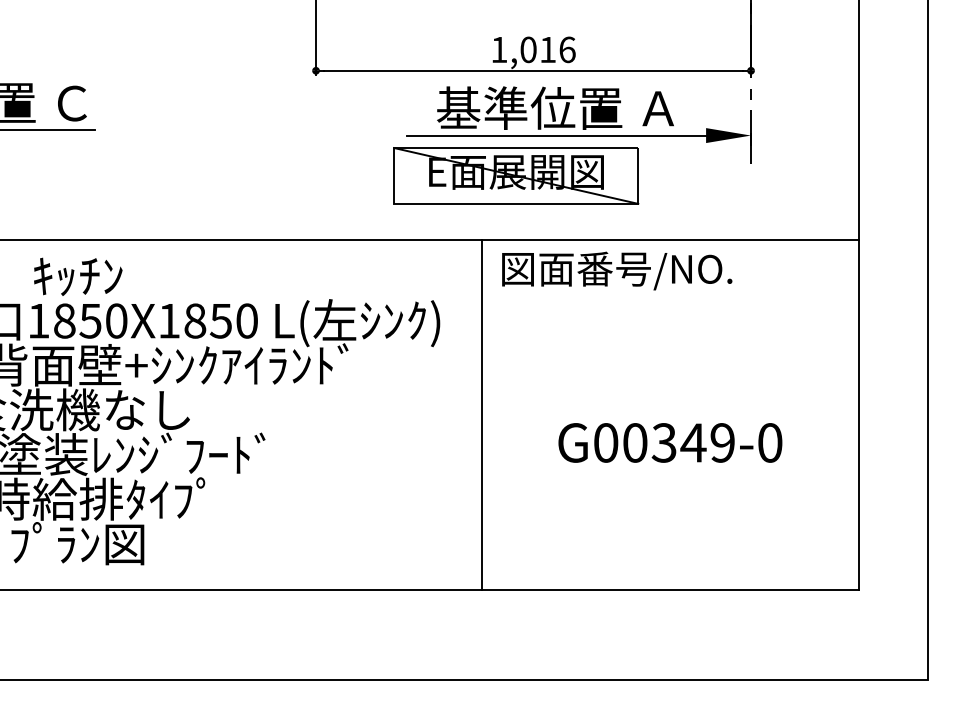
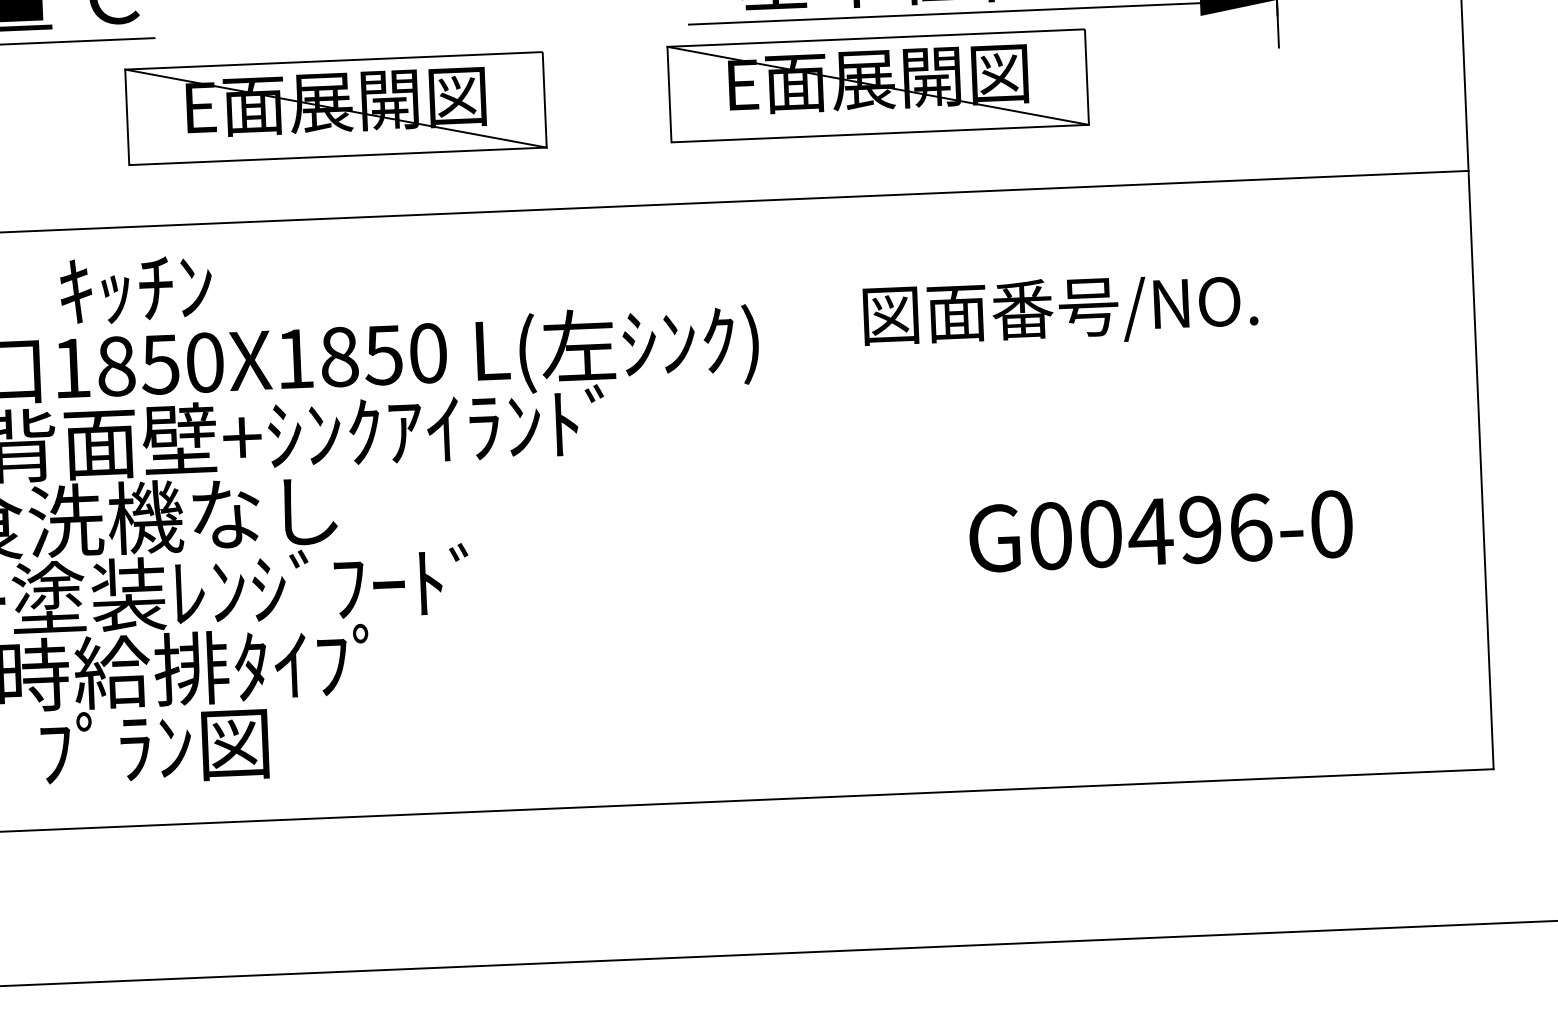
part: (199, 175) -> (336, 107), added
text: (617, 270) -> (1061, 310), moved
line: (481, 414) -> (835, 496), removed
text: (693, 442) -> (1200, 529), G00349-0 -> G00496-0

